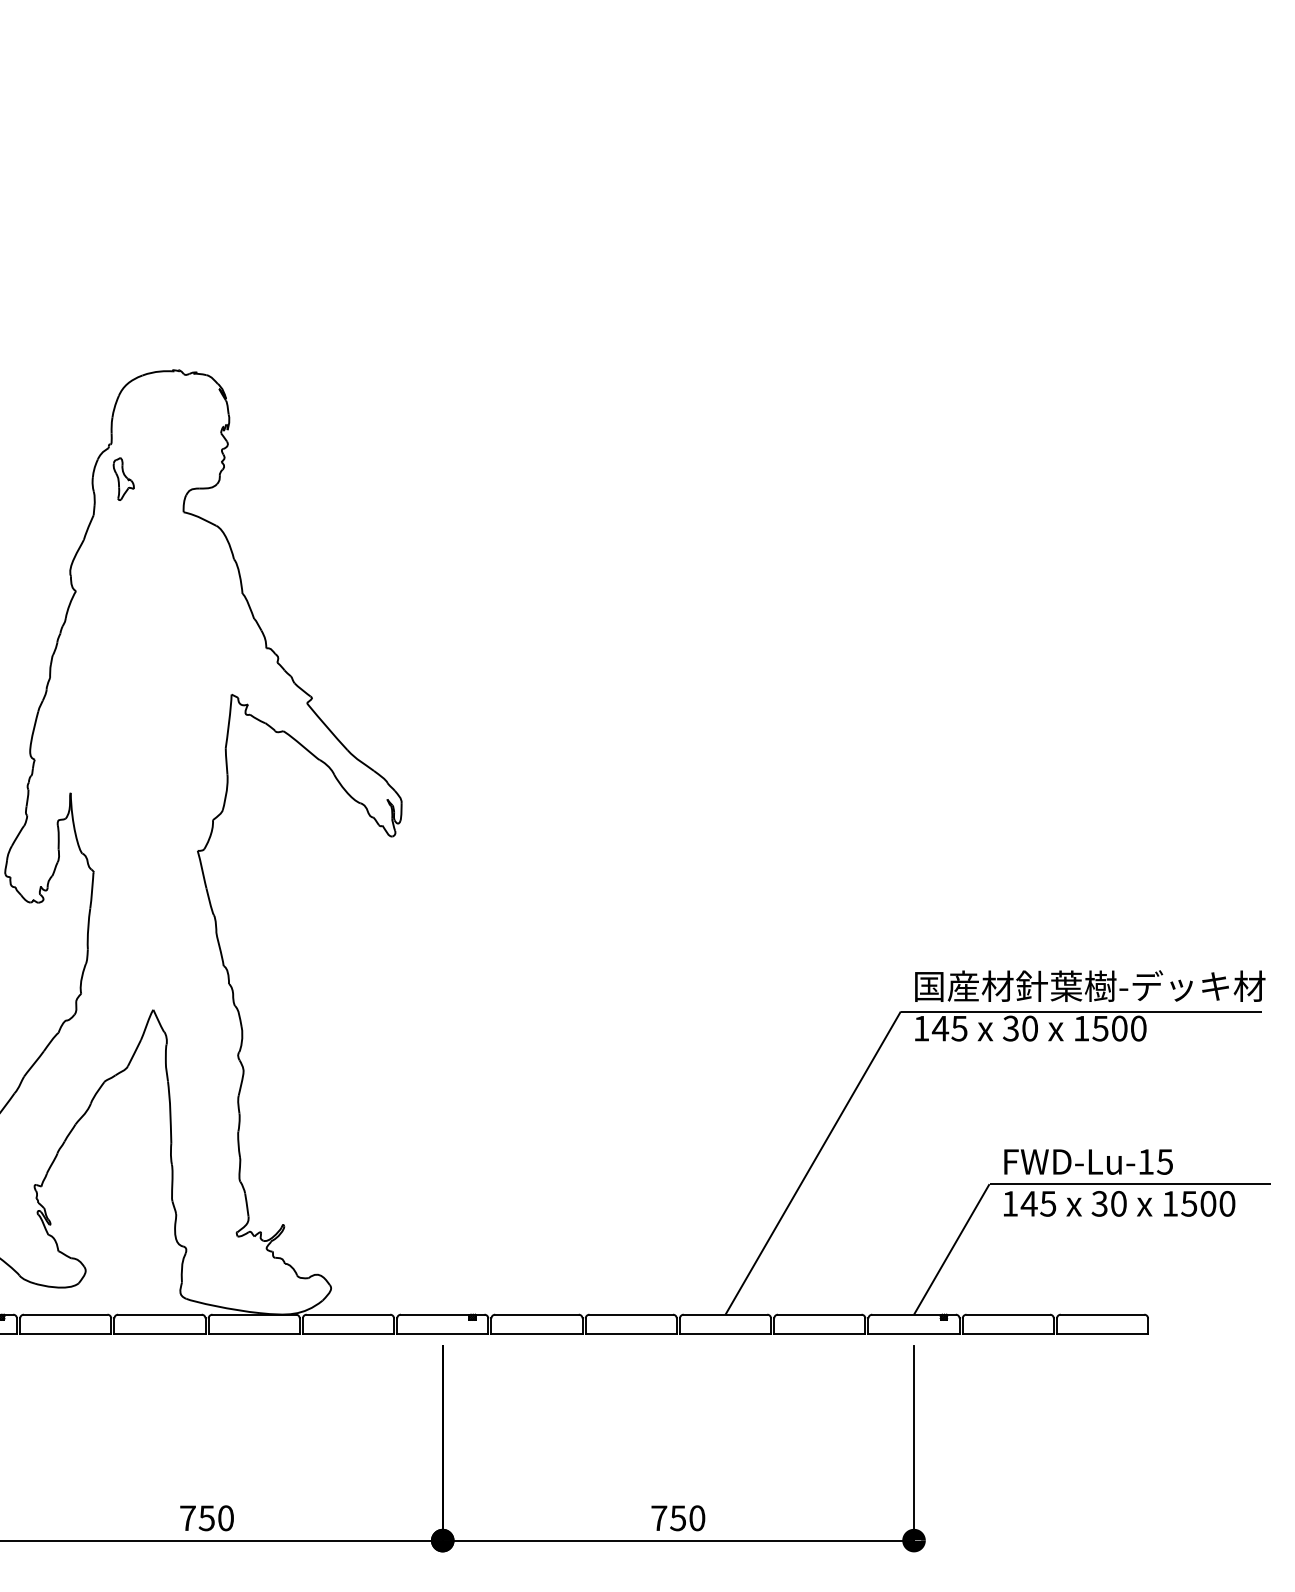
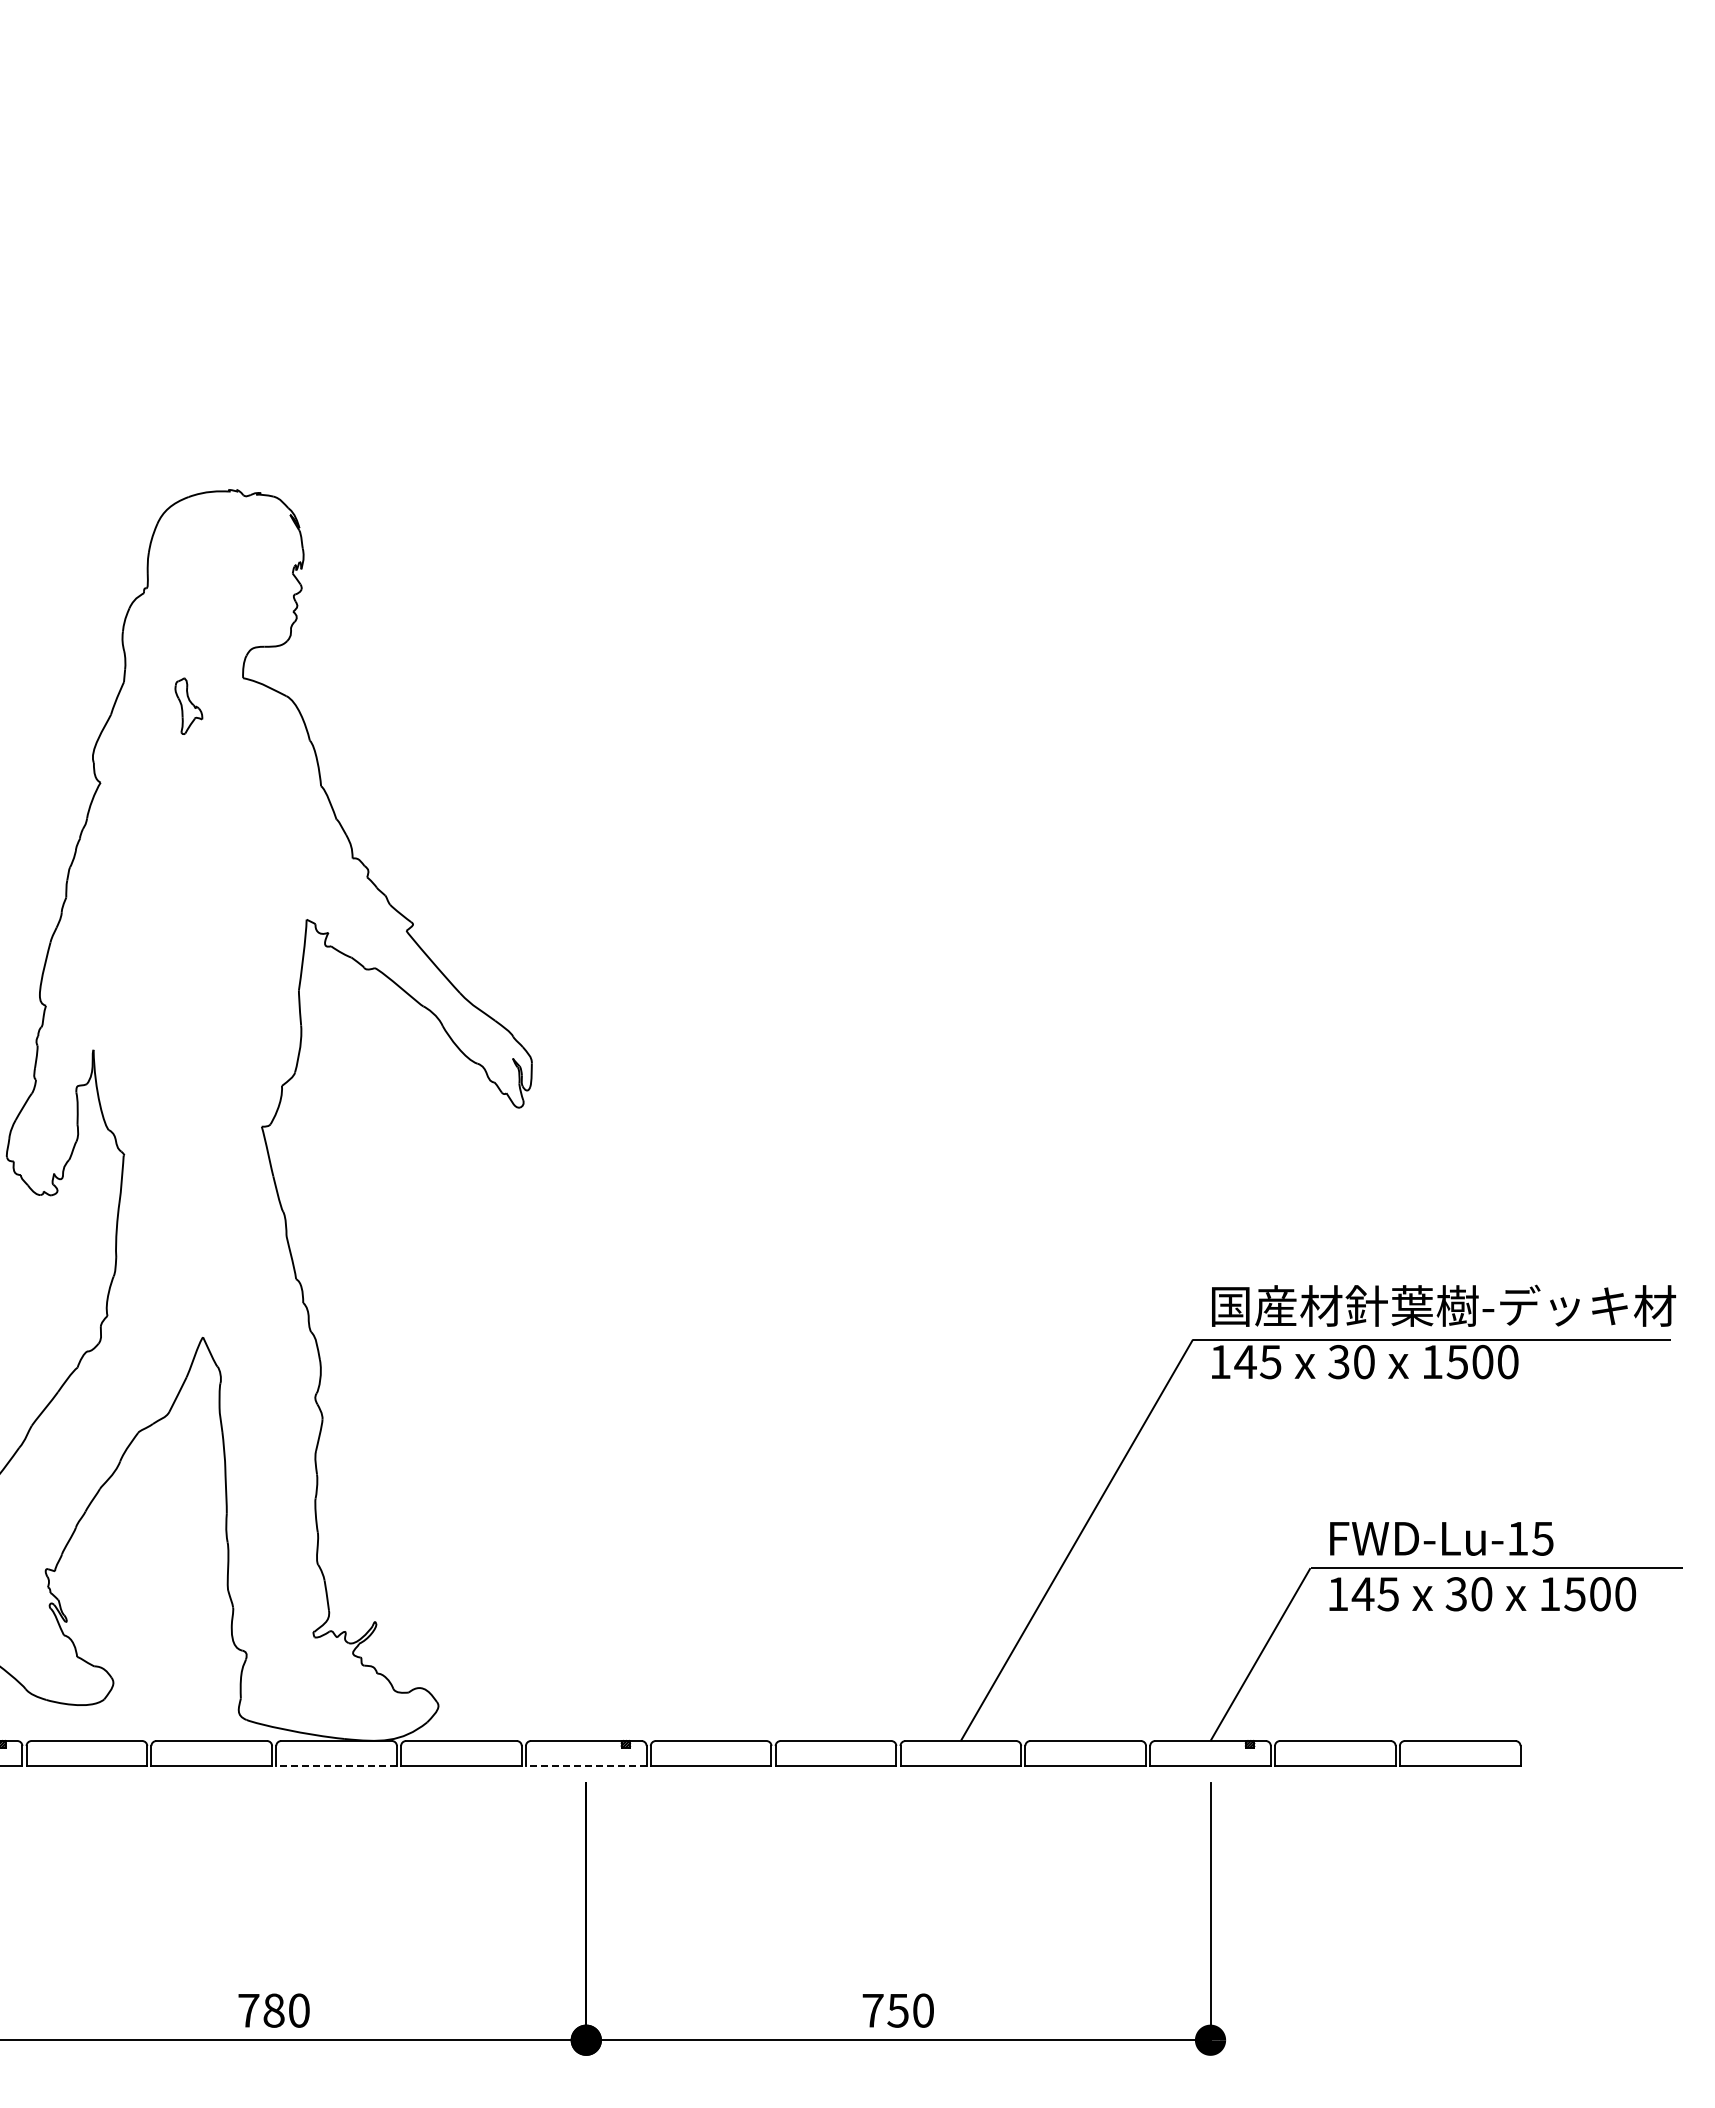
part: (123, 478) -> (188, 705), moved
line: (254, 1333) -> (336, 1765), solid -> dashed
line: (442, 1333) -> (585, 1765), solid -> dashed
text: (206, 1518) -> (273, 2010), 750 -> 780

